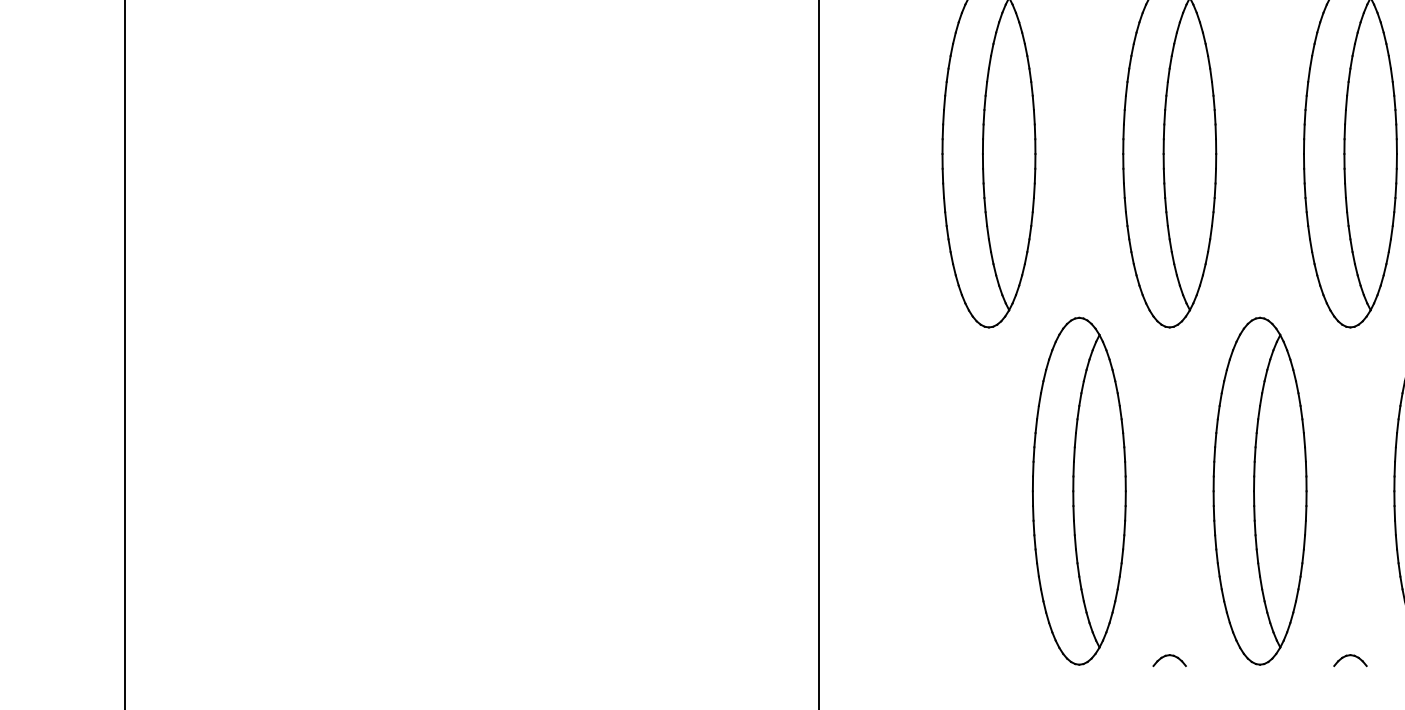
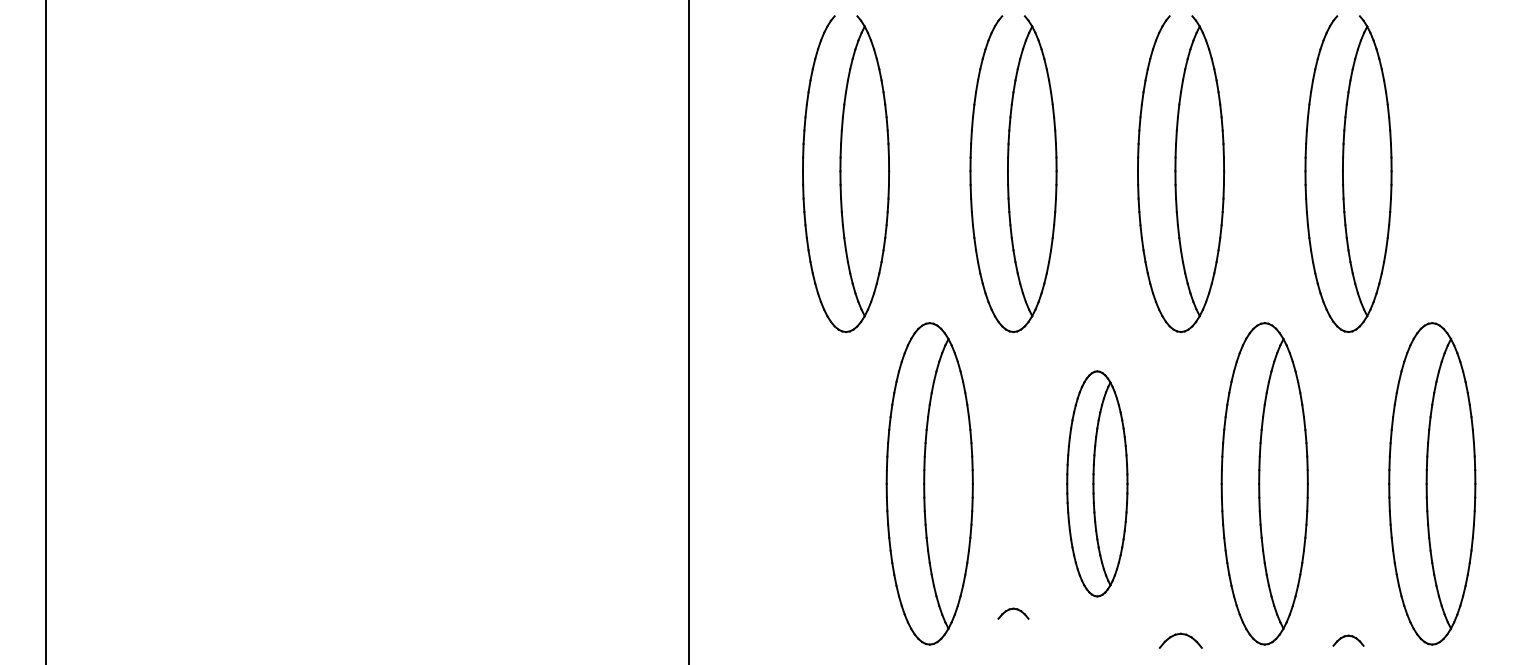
part: (1260, 490) -> (1097, 483), size x0.7
part: (1169, 660) -> (1013, 613), moved
part: (1350, 660) -> (1181, 640), size x1.4

